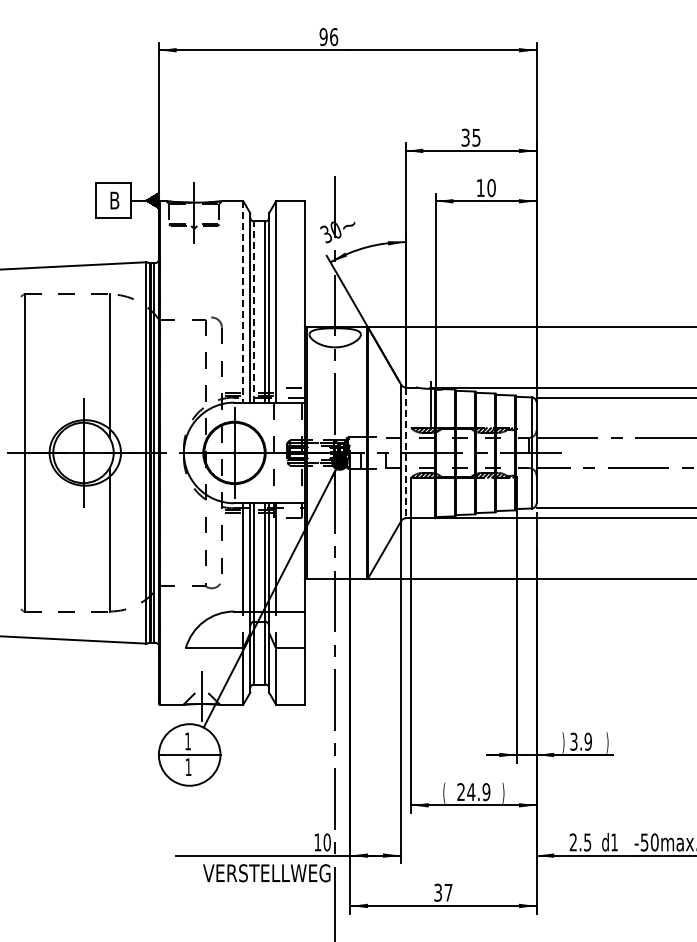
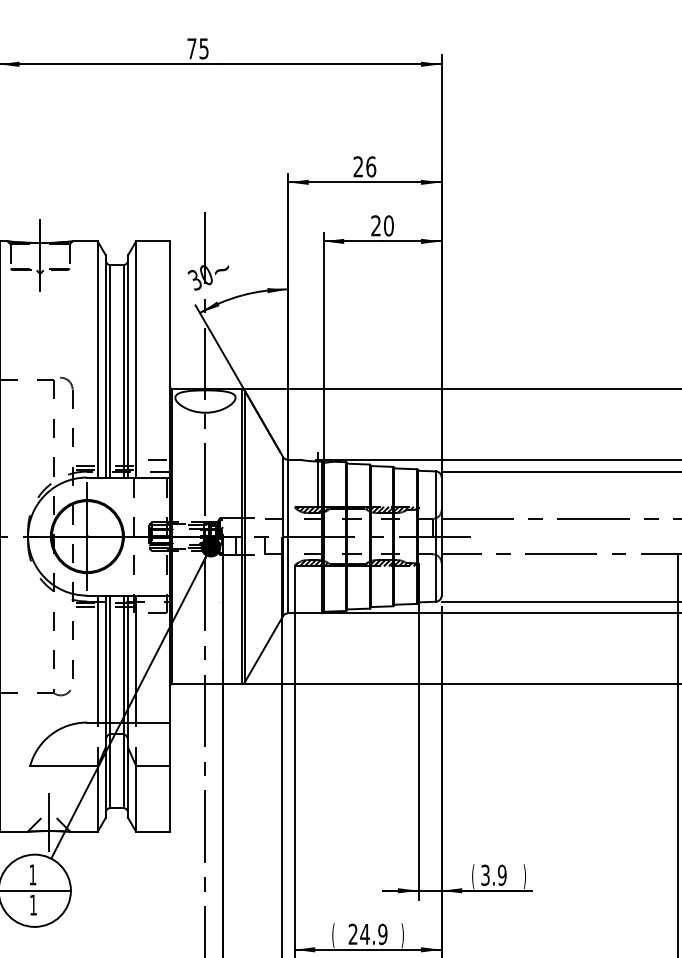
text: (328, 37) -> (197, 49), 96 -> 75
text: (470, 137) -> (364, 166), 35 -> 26
text: (480, 187) -> (375, 225), 10 -> 20
line: (243, 301) -> (97, 358), dashed -> solid
line: (254, 312) -> (110, 371), dashed -> solid
line: (405, 453) -> (287, 537), dashed -> solid
text: (563, 742) -> (473, 876), ) -> (

